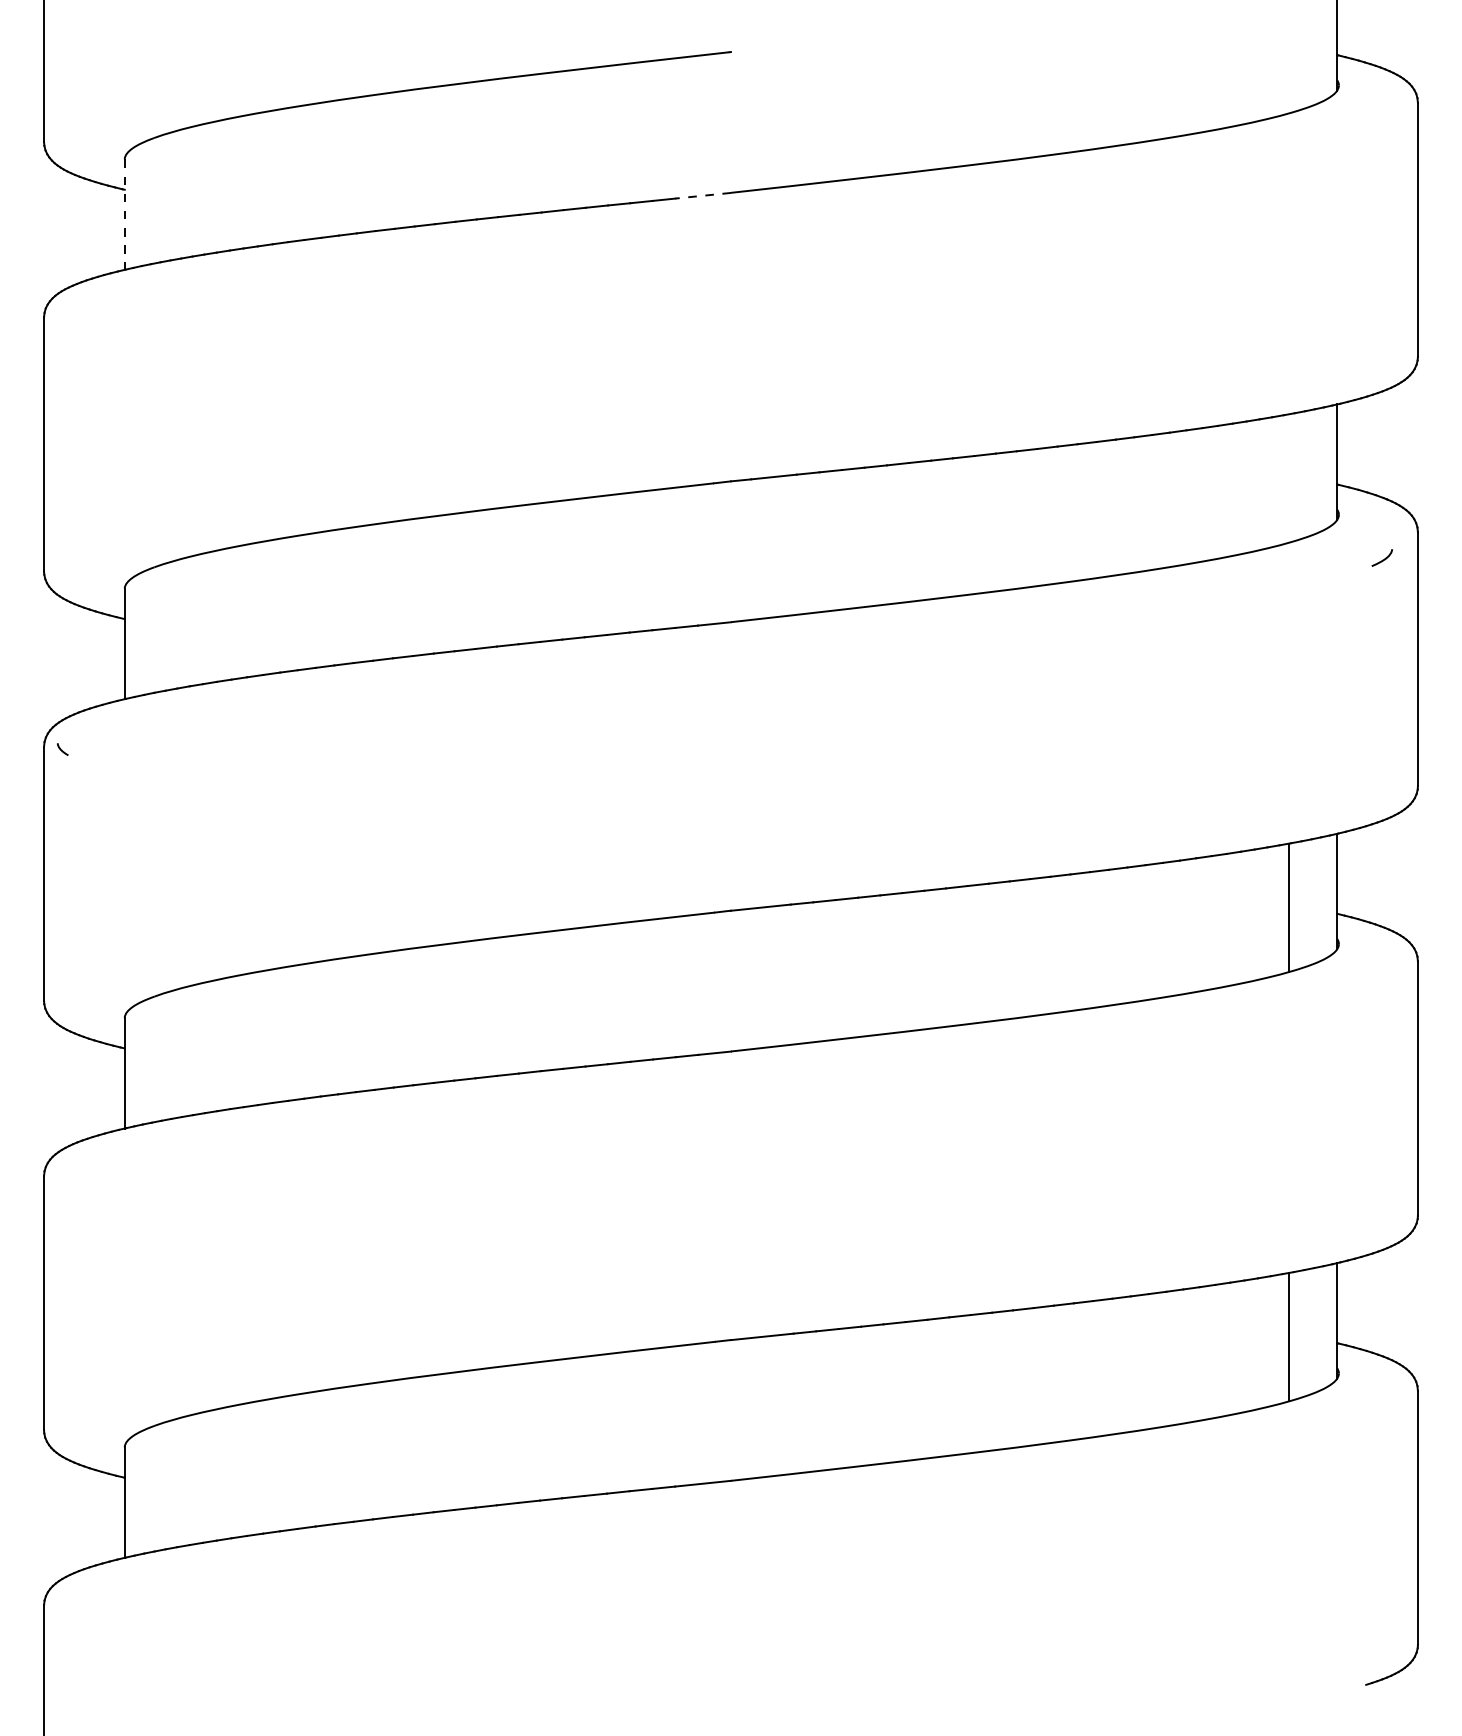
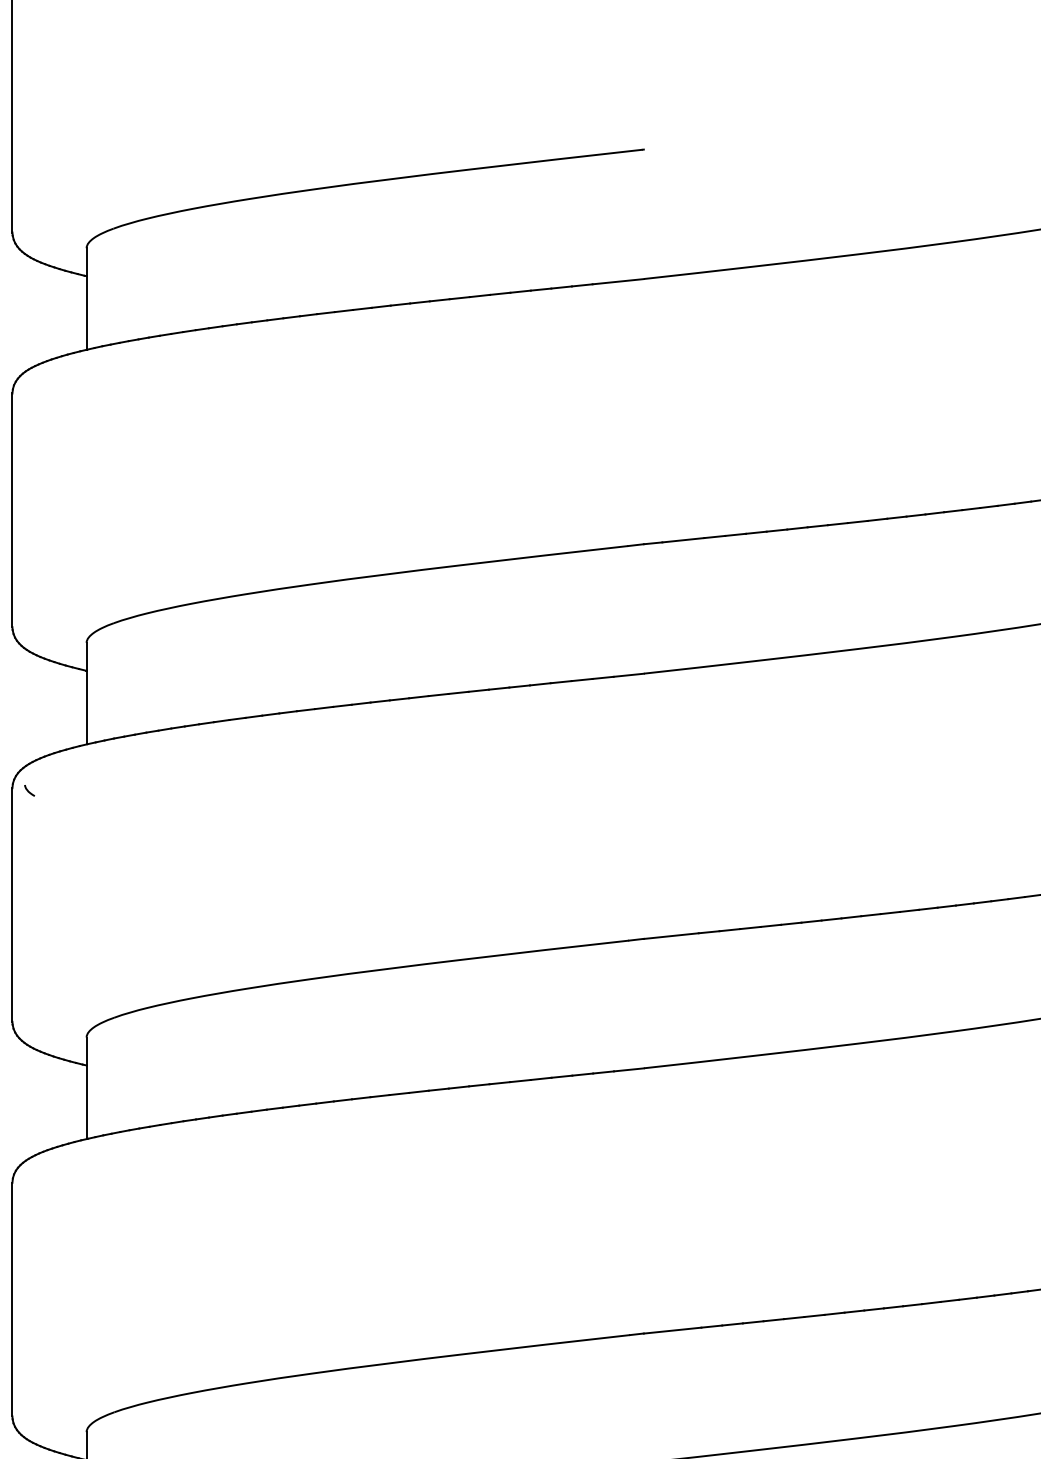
line: (702, 195) -> (617, 281), dashed -> solid
line: (124, 215) -> (86, 299), dashed -> solid

